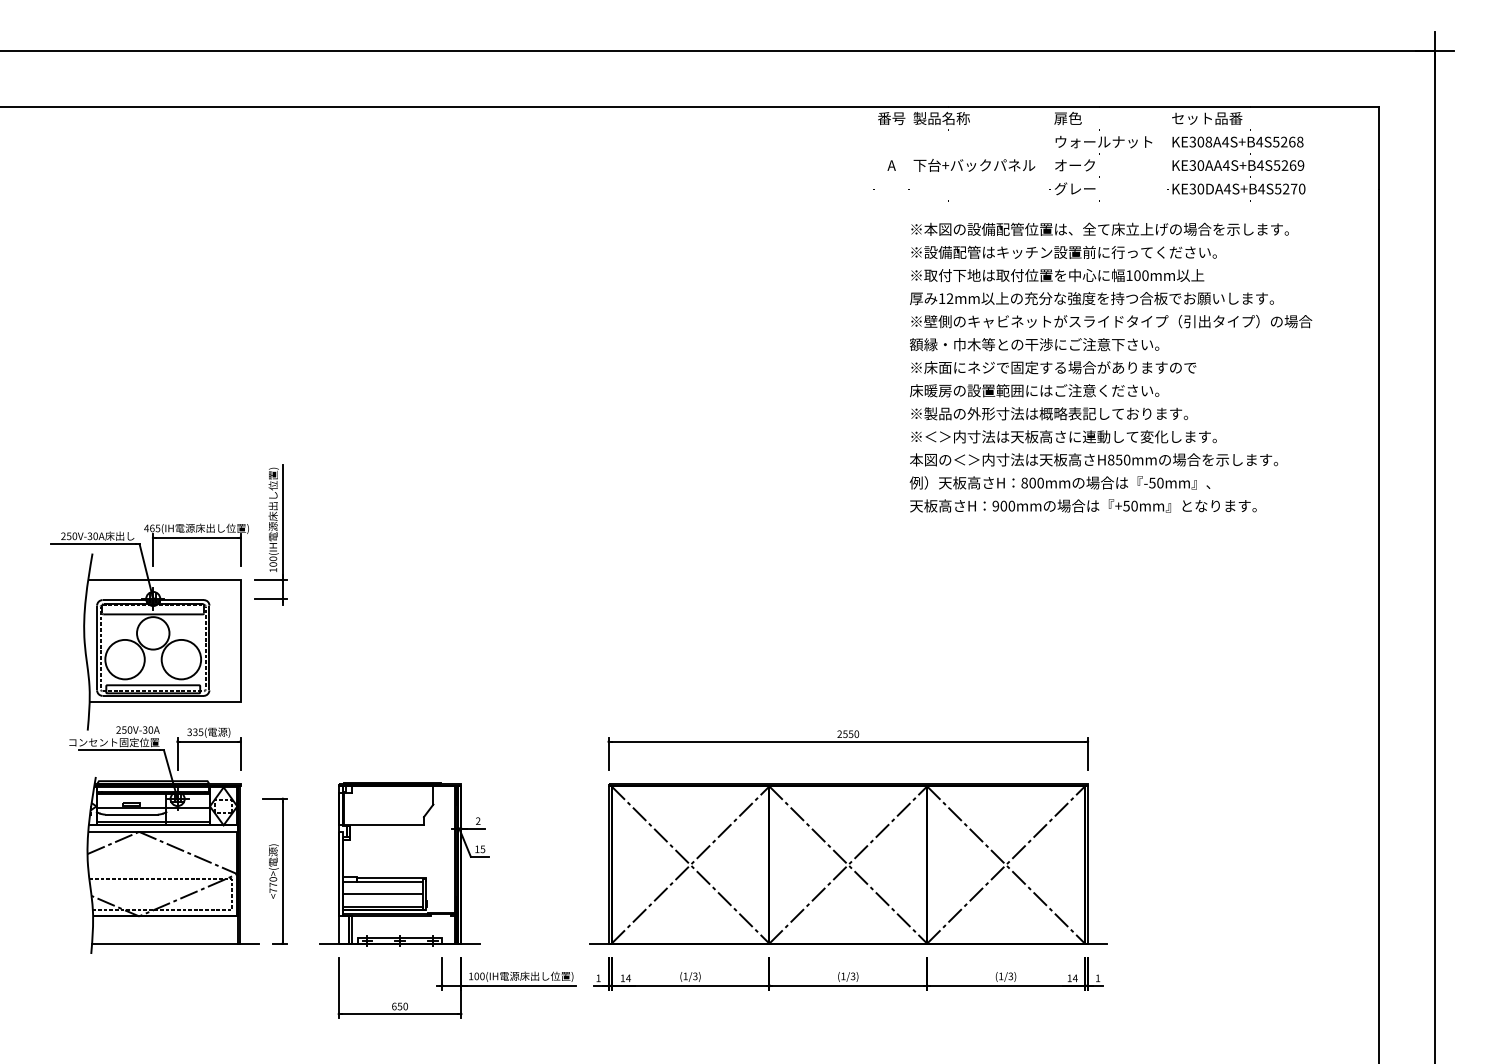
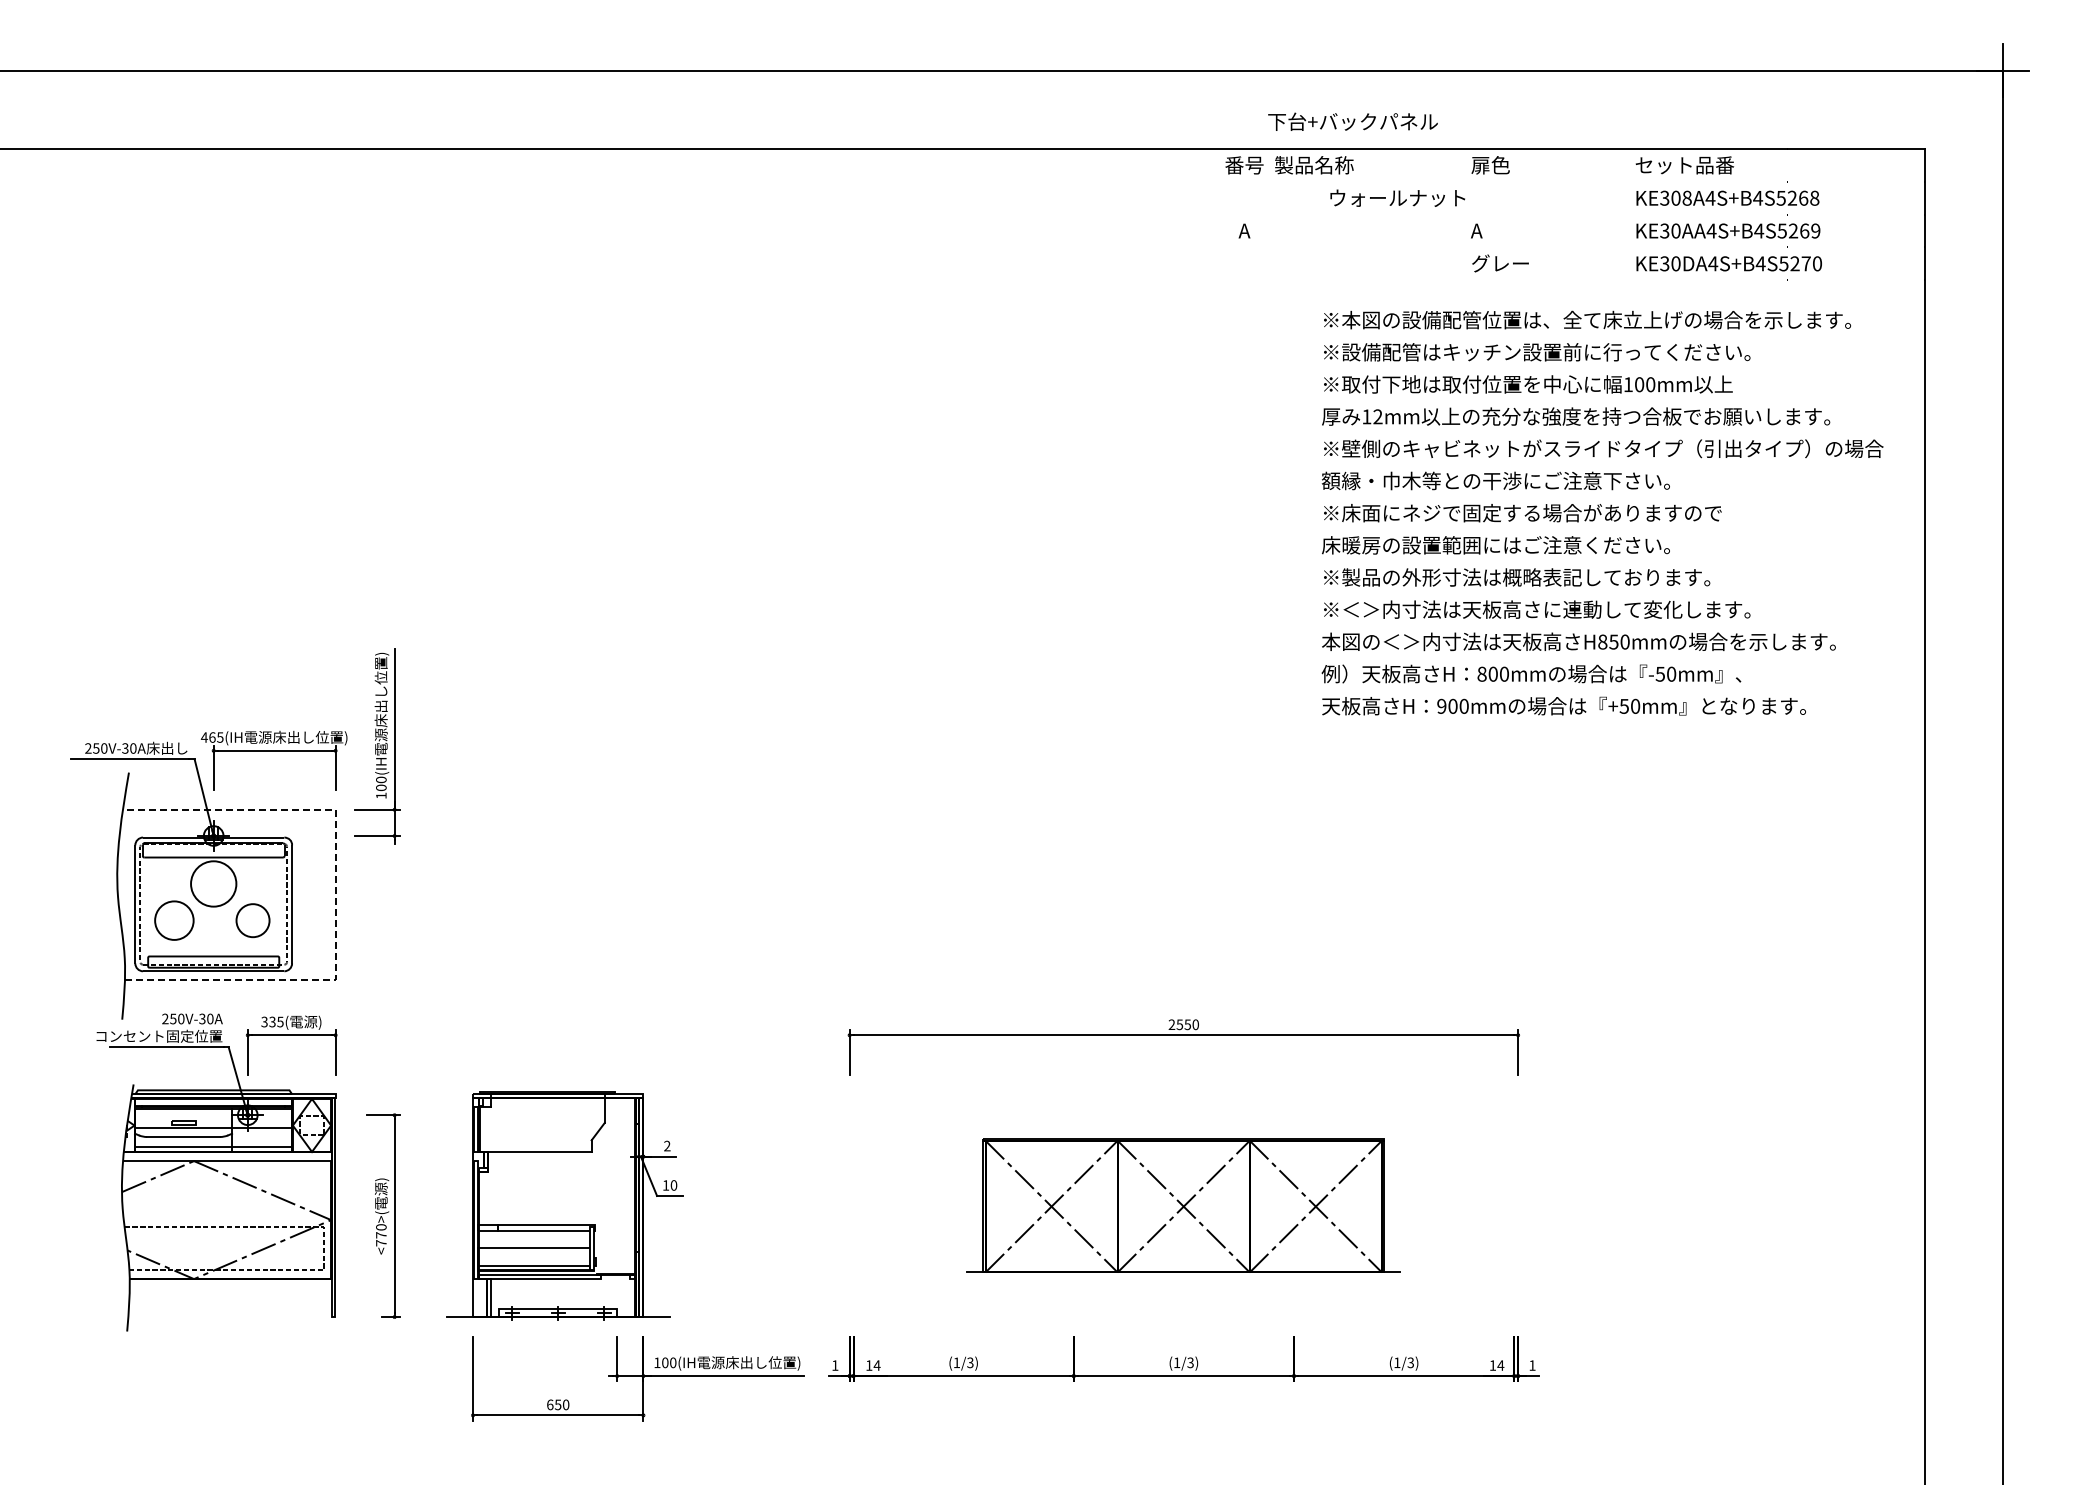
text: (1103, 141) -> (1397, 197), moved
text: (974, 165) -> (1352, 121), moved
text: (1074, 165) -> (1499, 230), オーク -> A
text: (1110, 367) -> (1602, 512), moved
line: (240, 640) -> (335, 893), solid -> dashed
circle: (124, 659) -> (173, 920), size x0.7
circle: (181, 659) -> (252, 920), size x0.6
text: (482, 849) -> (673, 1185), 15 -> 10
part: (848, 863) -> (1183, 1205), size x0.6
line: (175, 943) -> (244, 1317), removed

